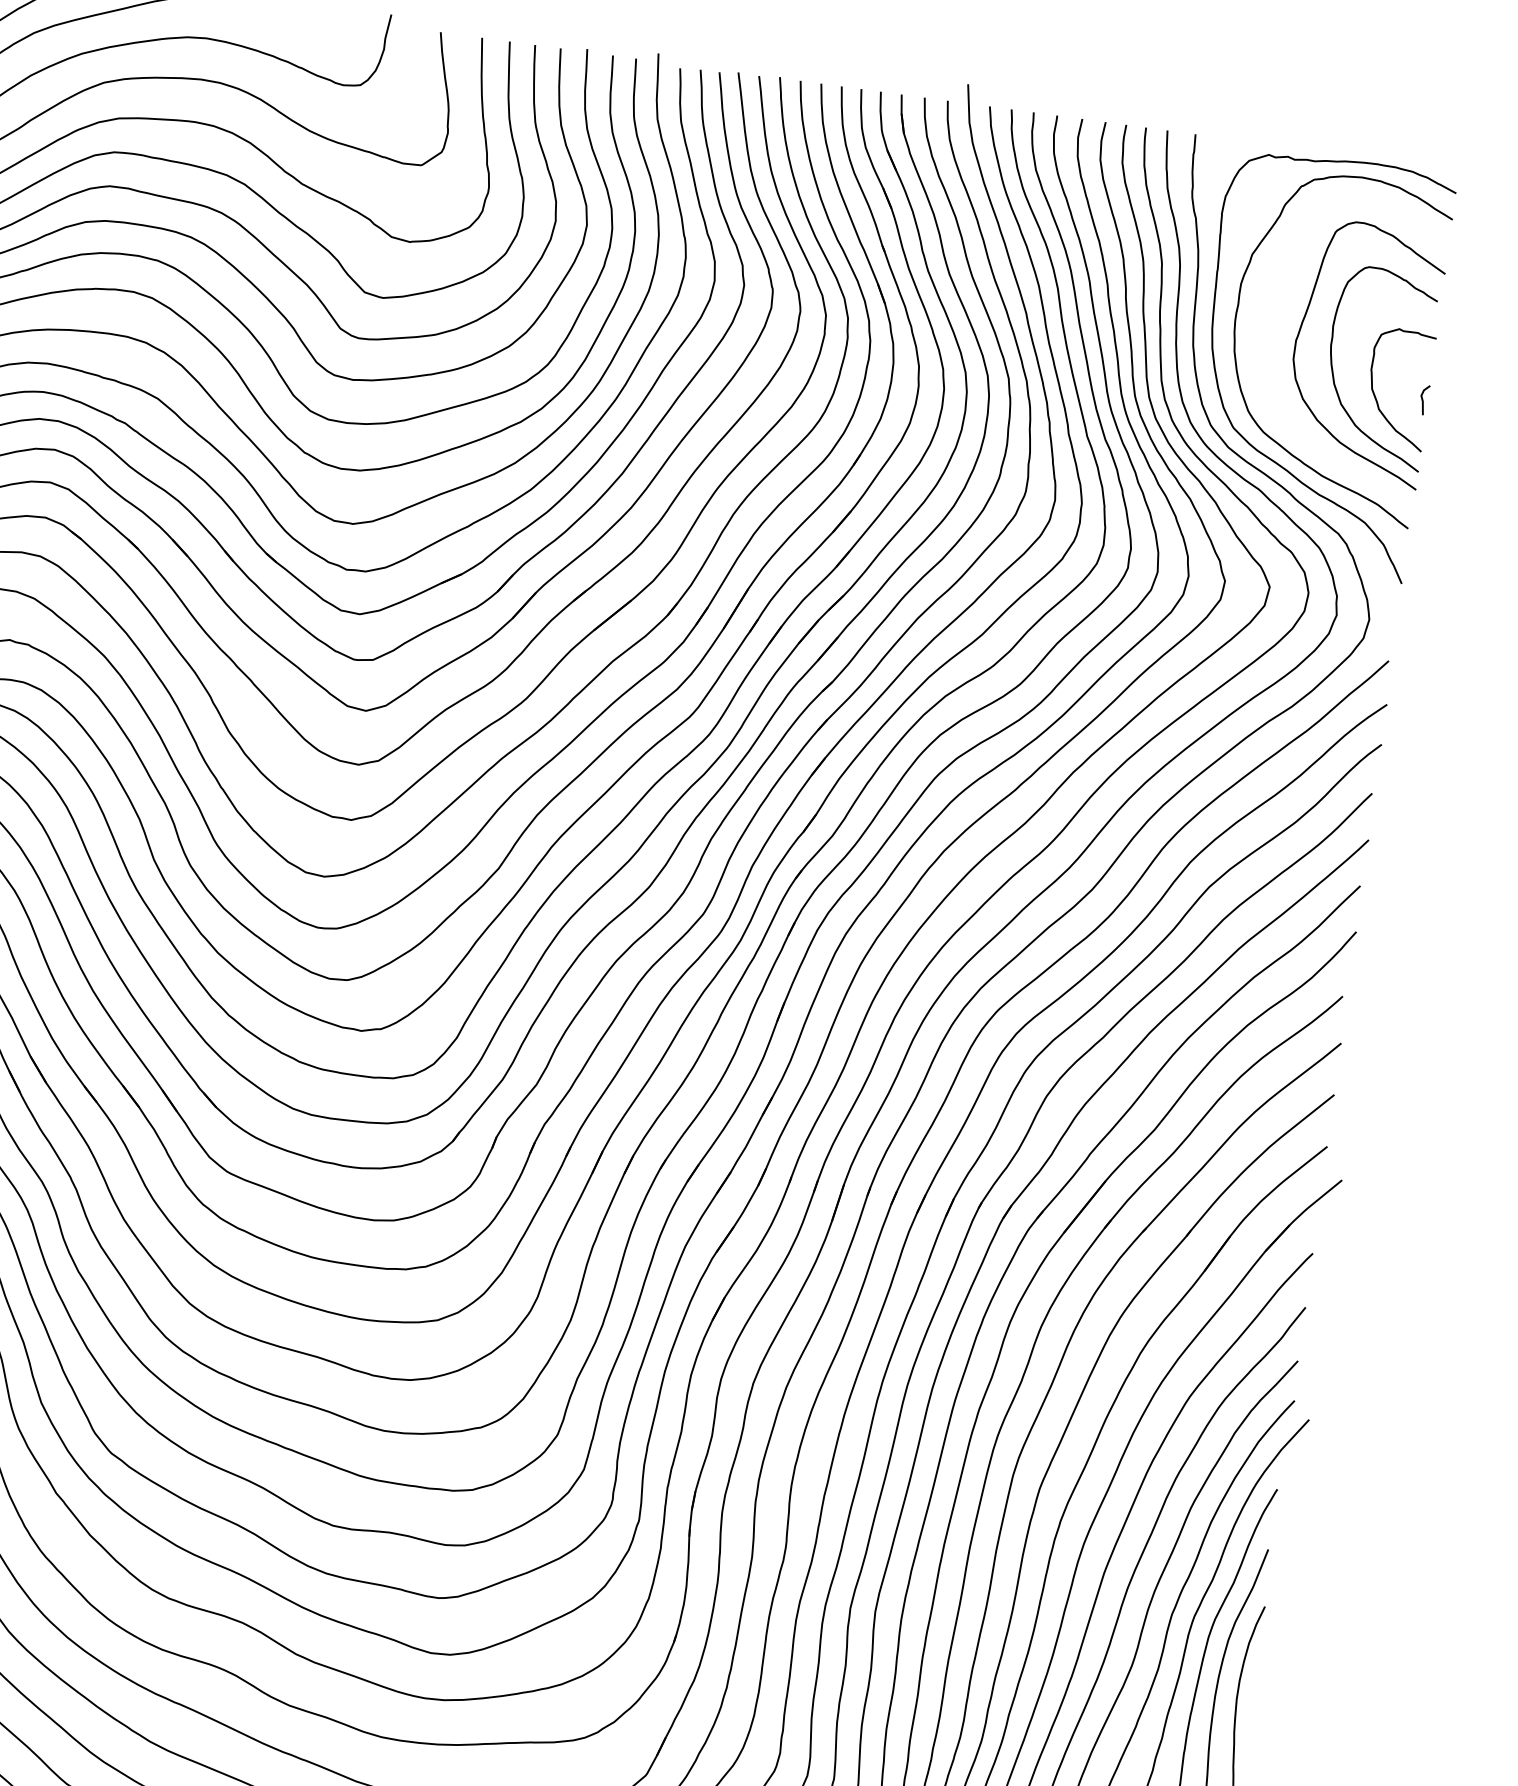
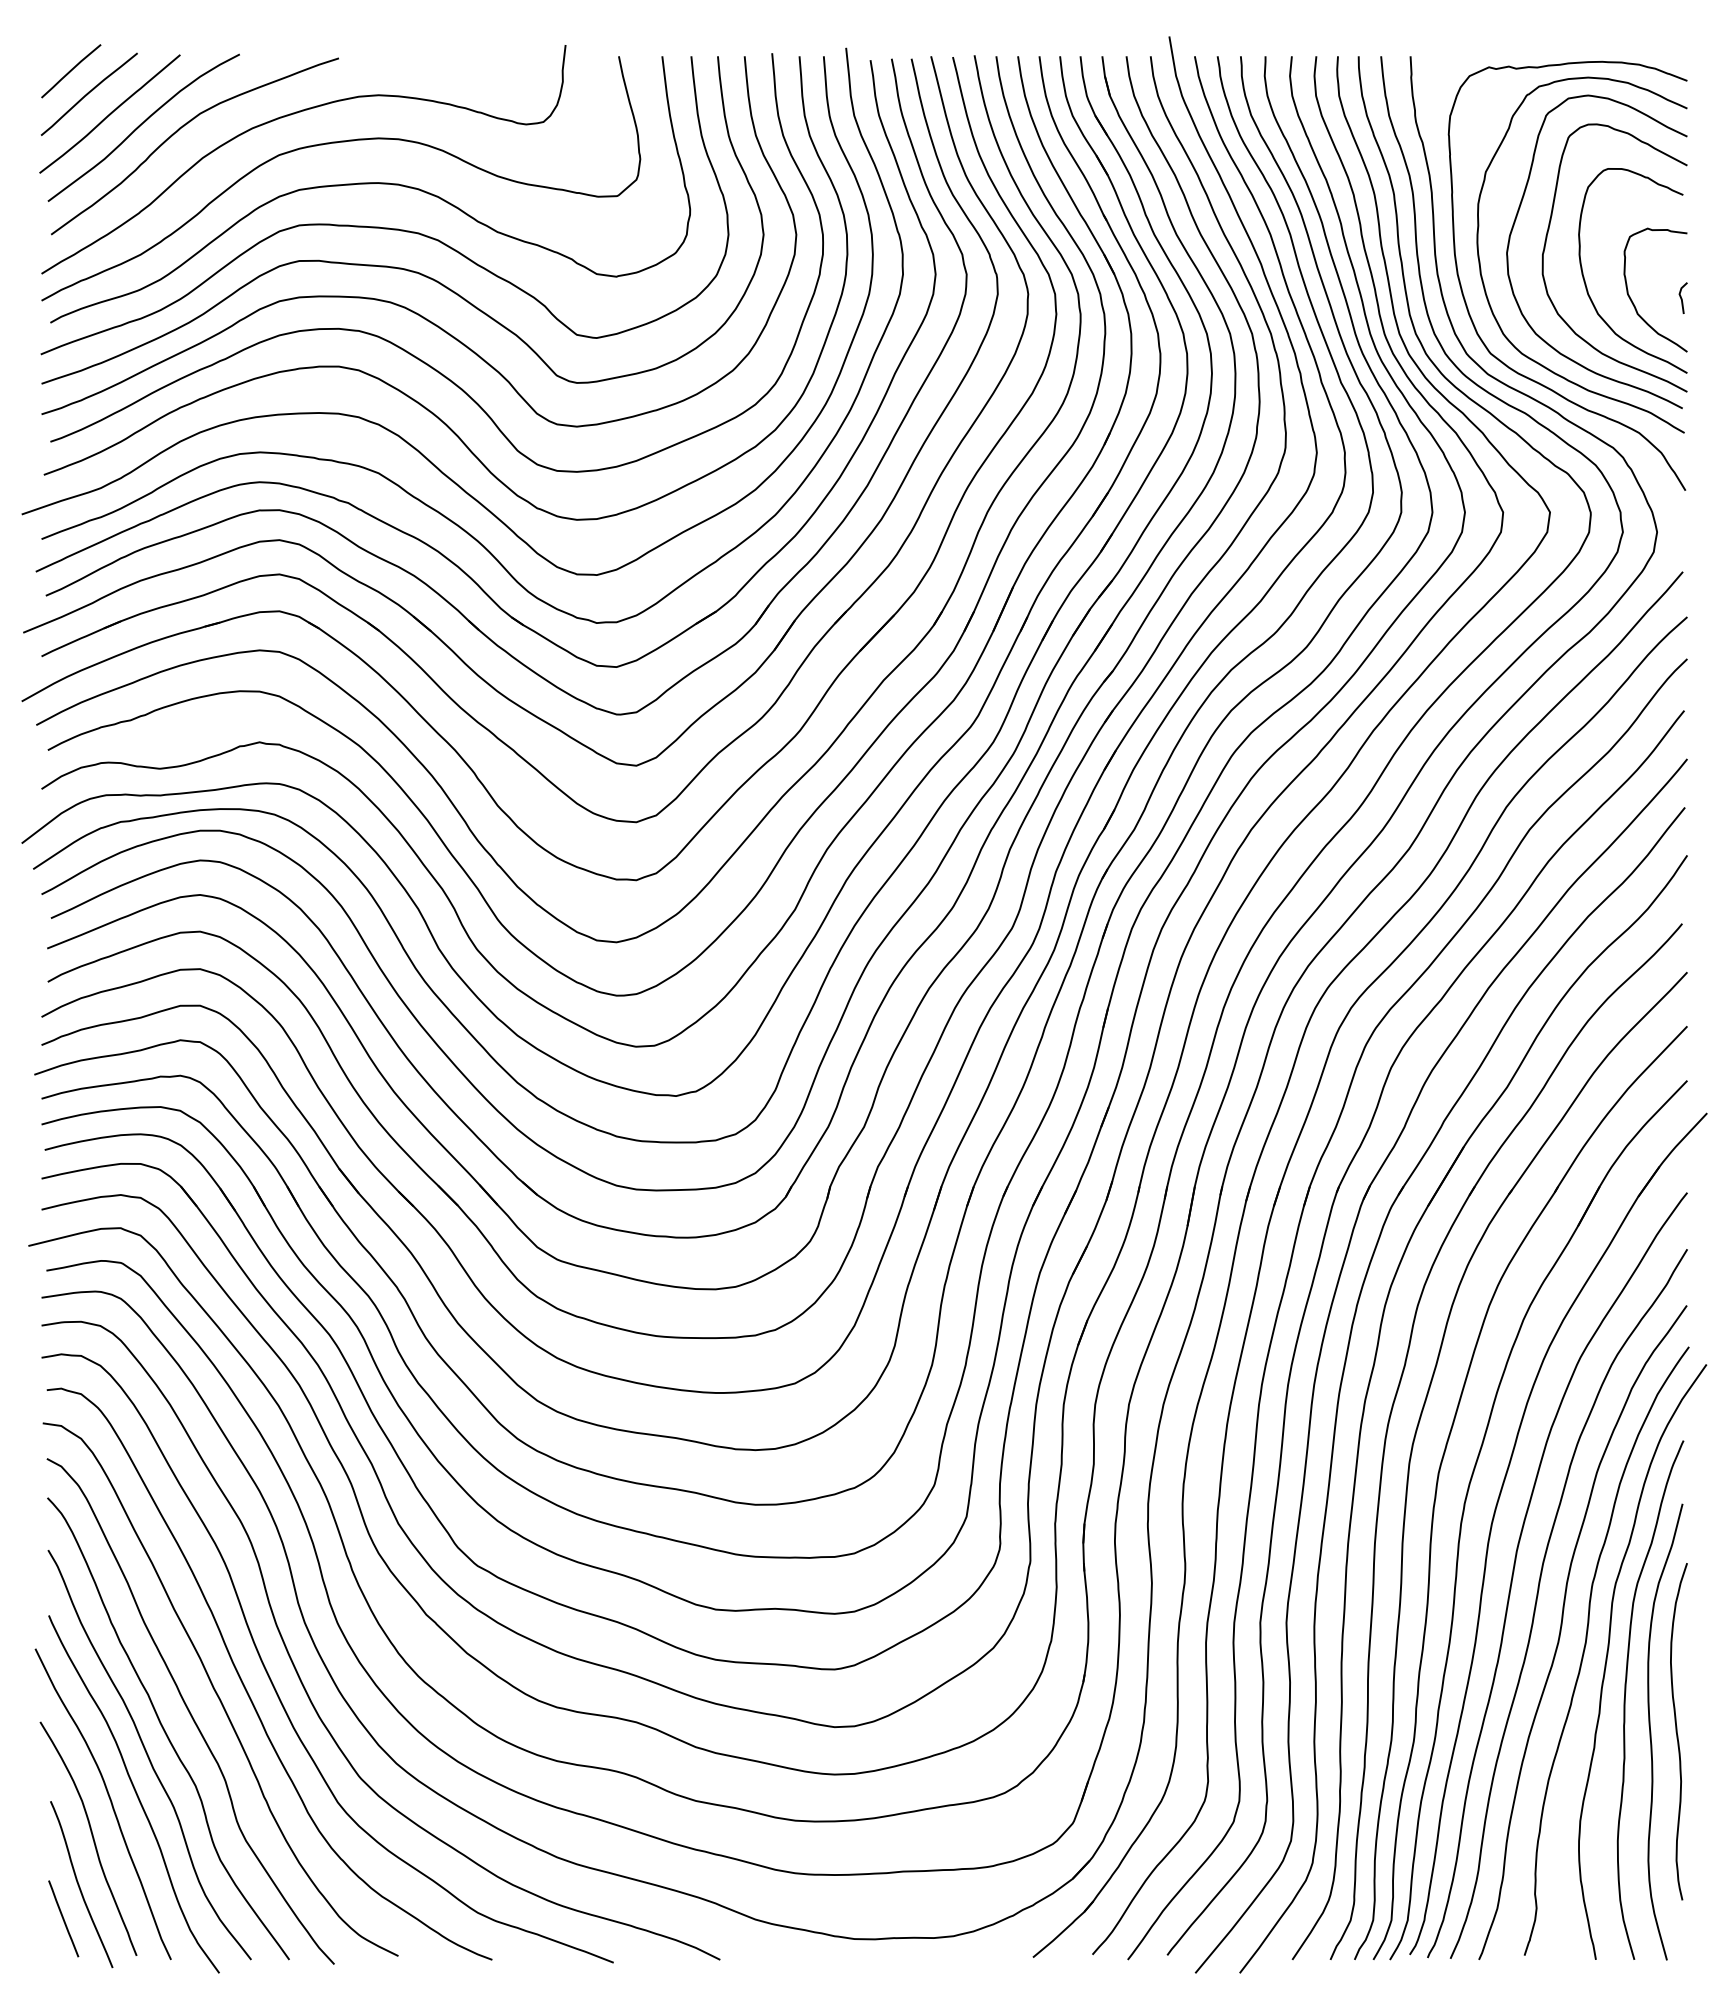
curve: (1272, 309) -> (1514, 225), added

